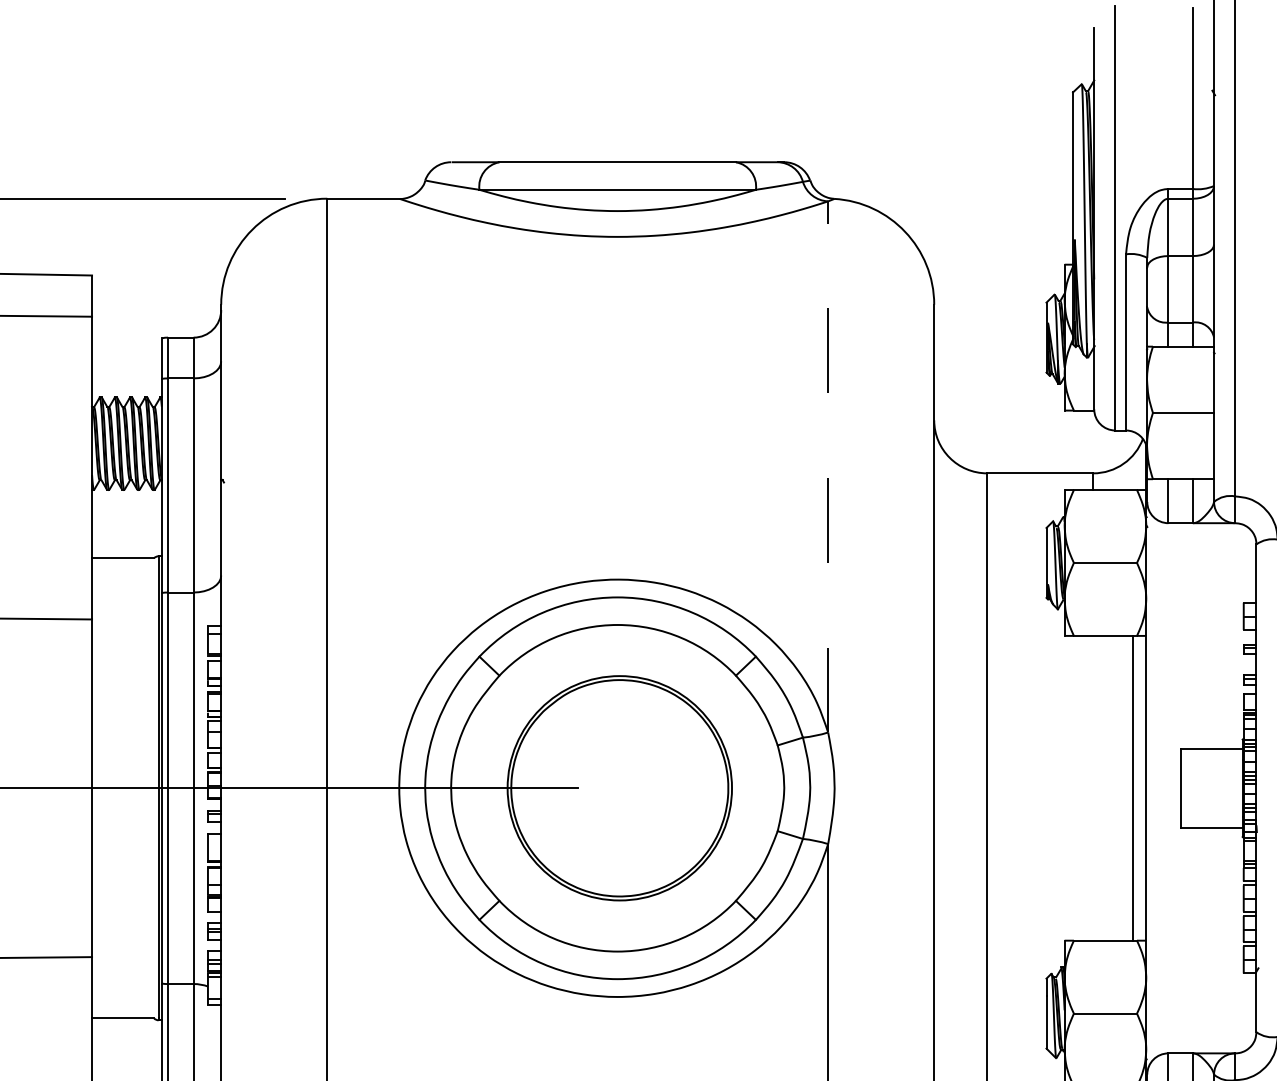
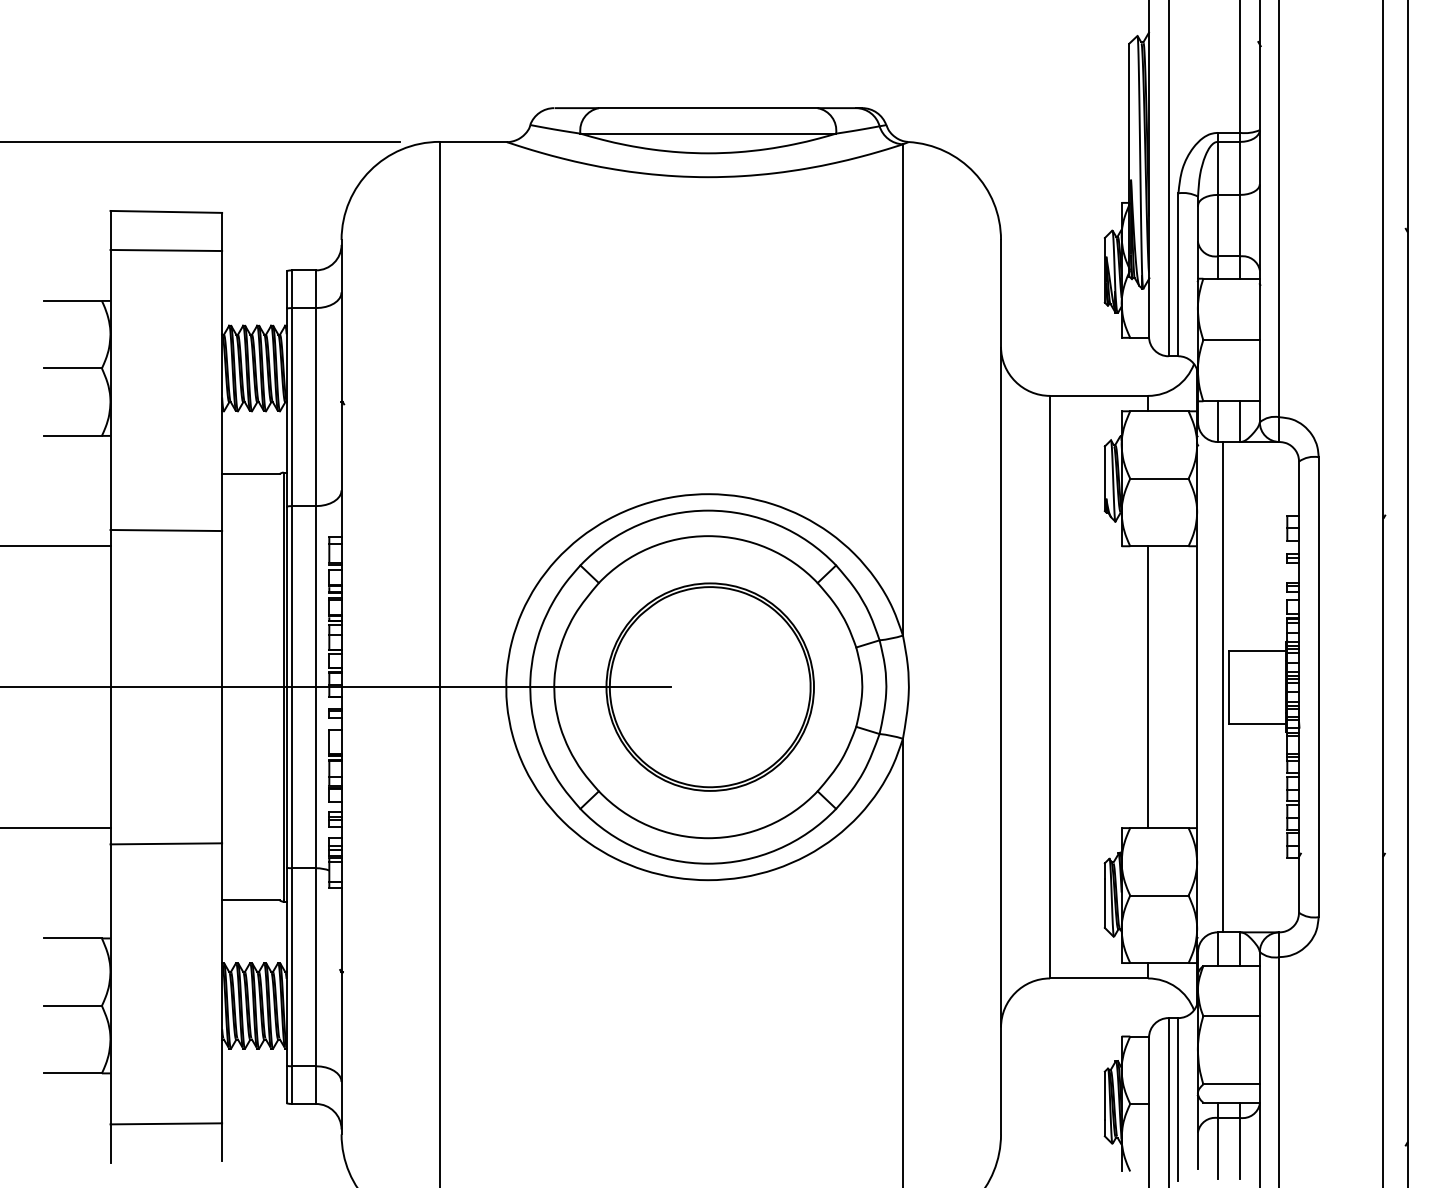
line: (827, 466) -> (902, 389), dashed -> solid
line: (1133, 788) -> (1148, 687), moved
line: (1173, 788) -> (1222, 687), added

